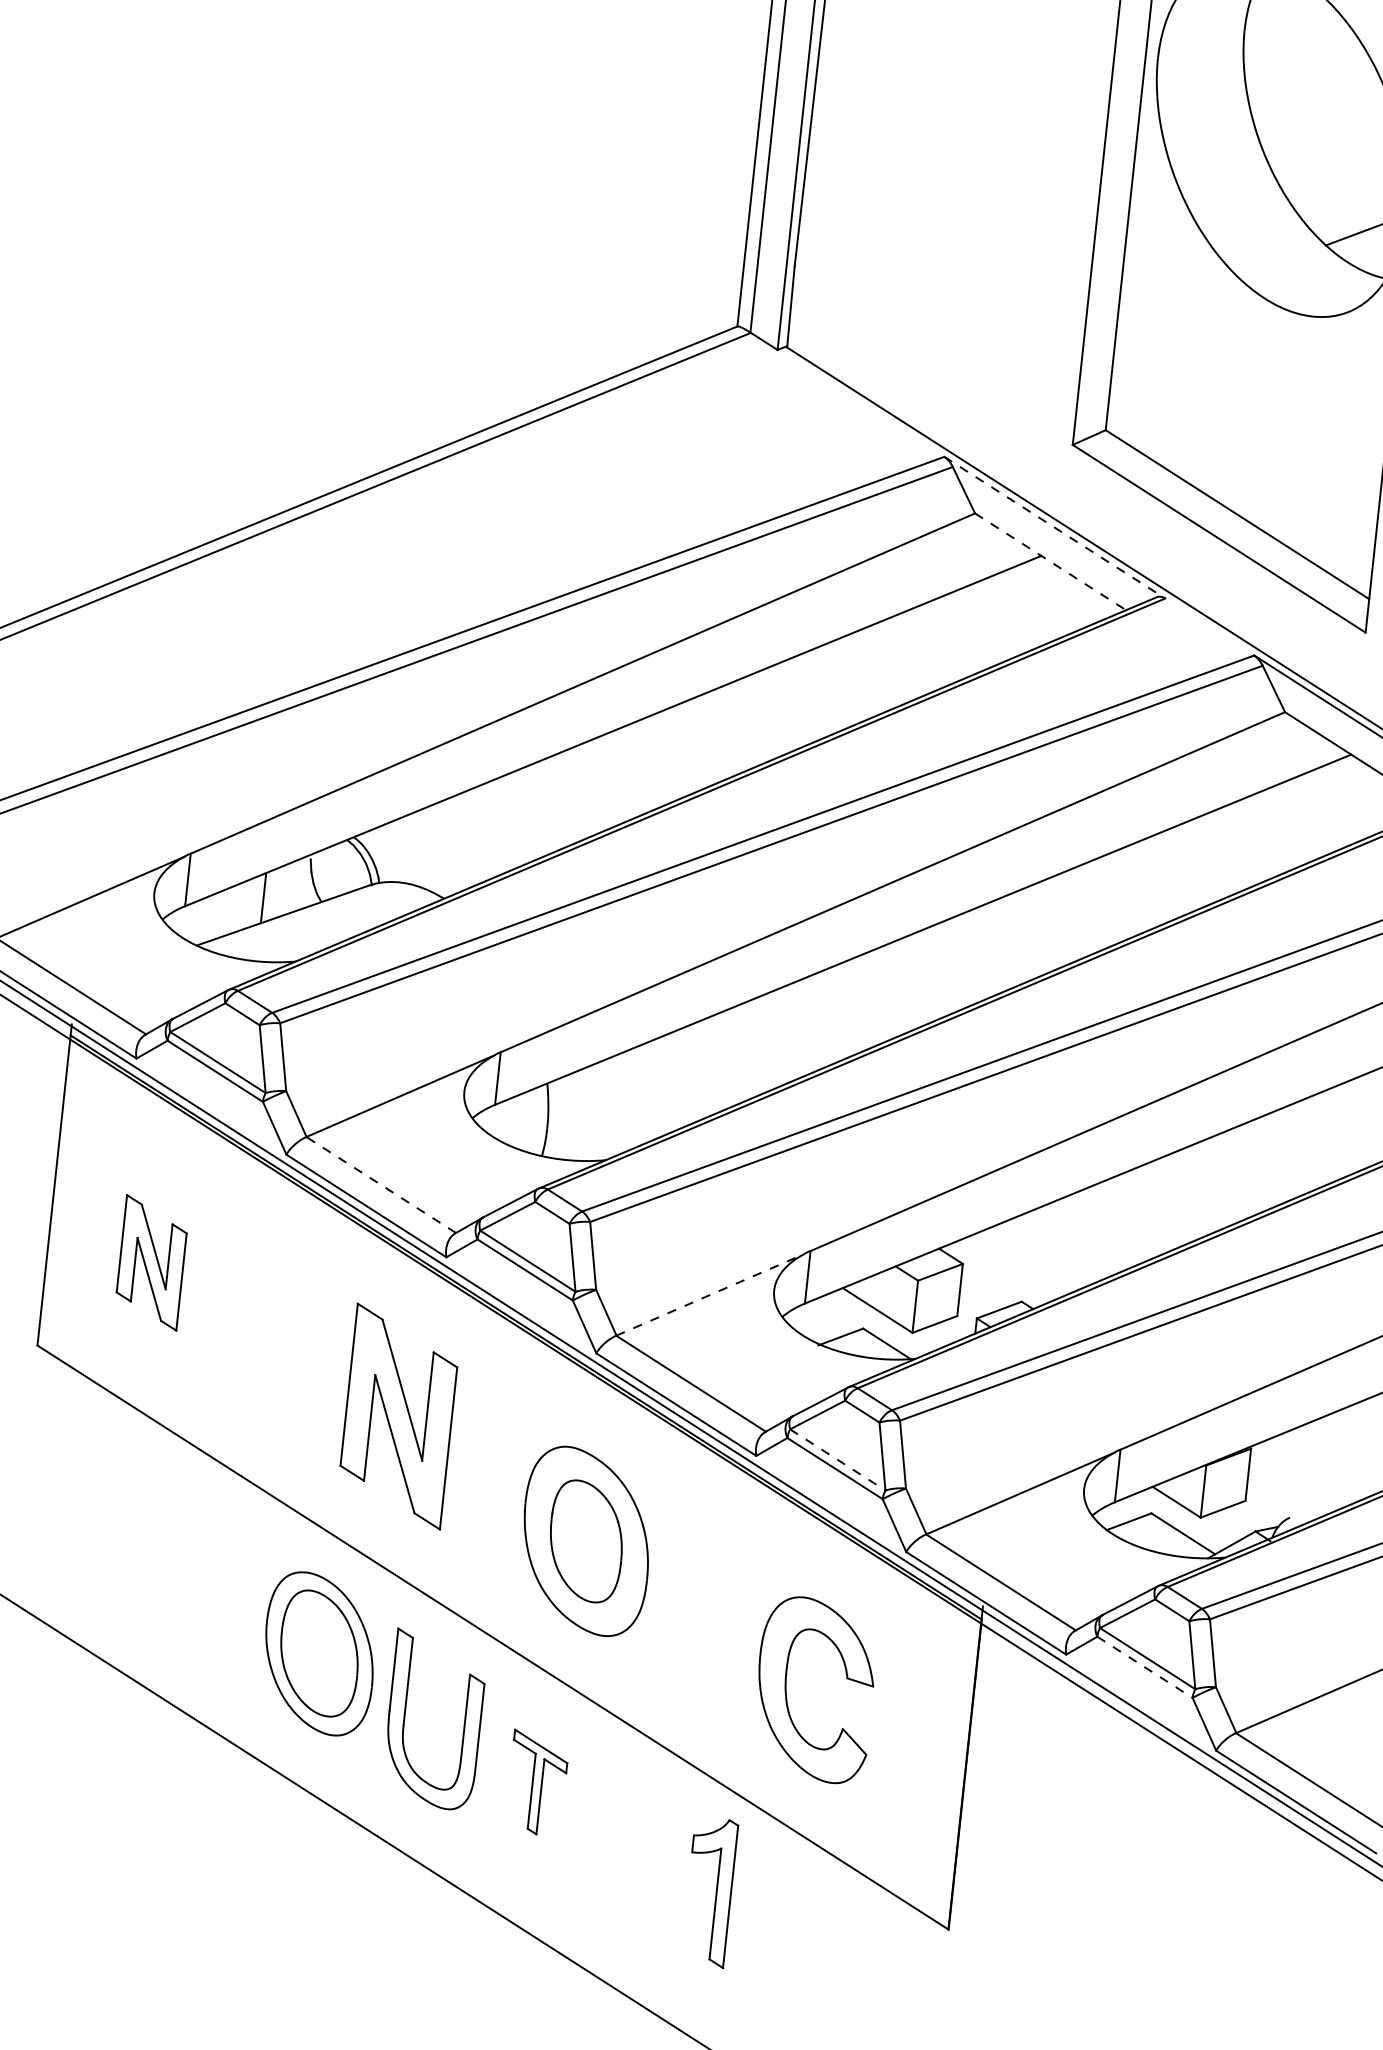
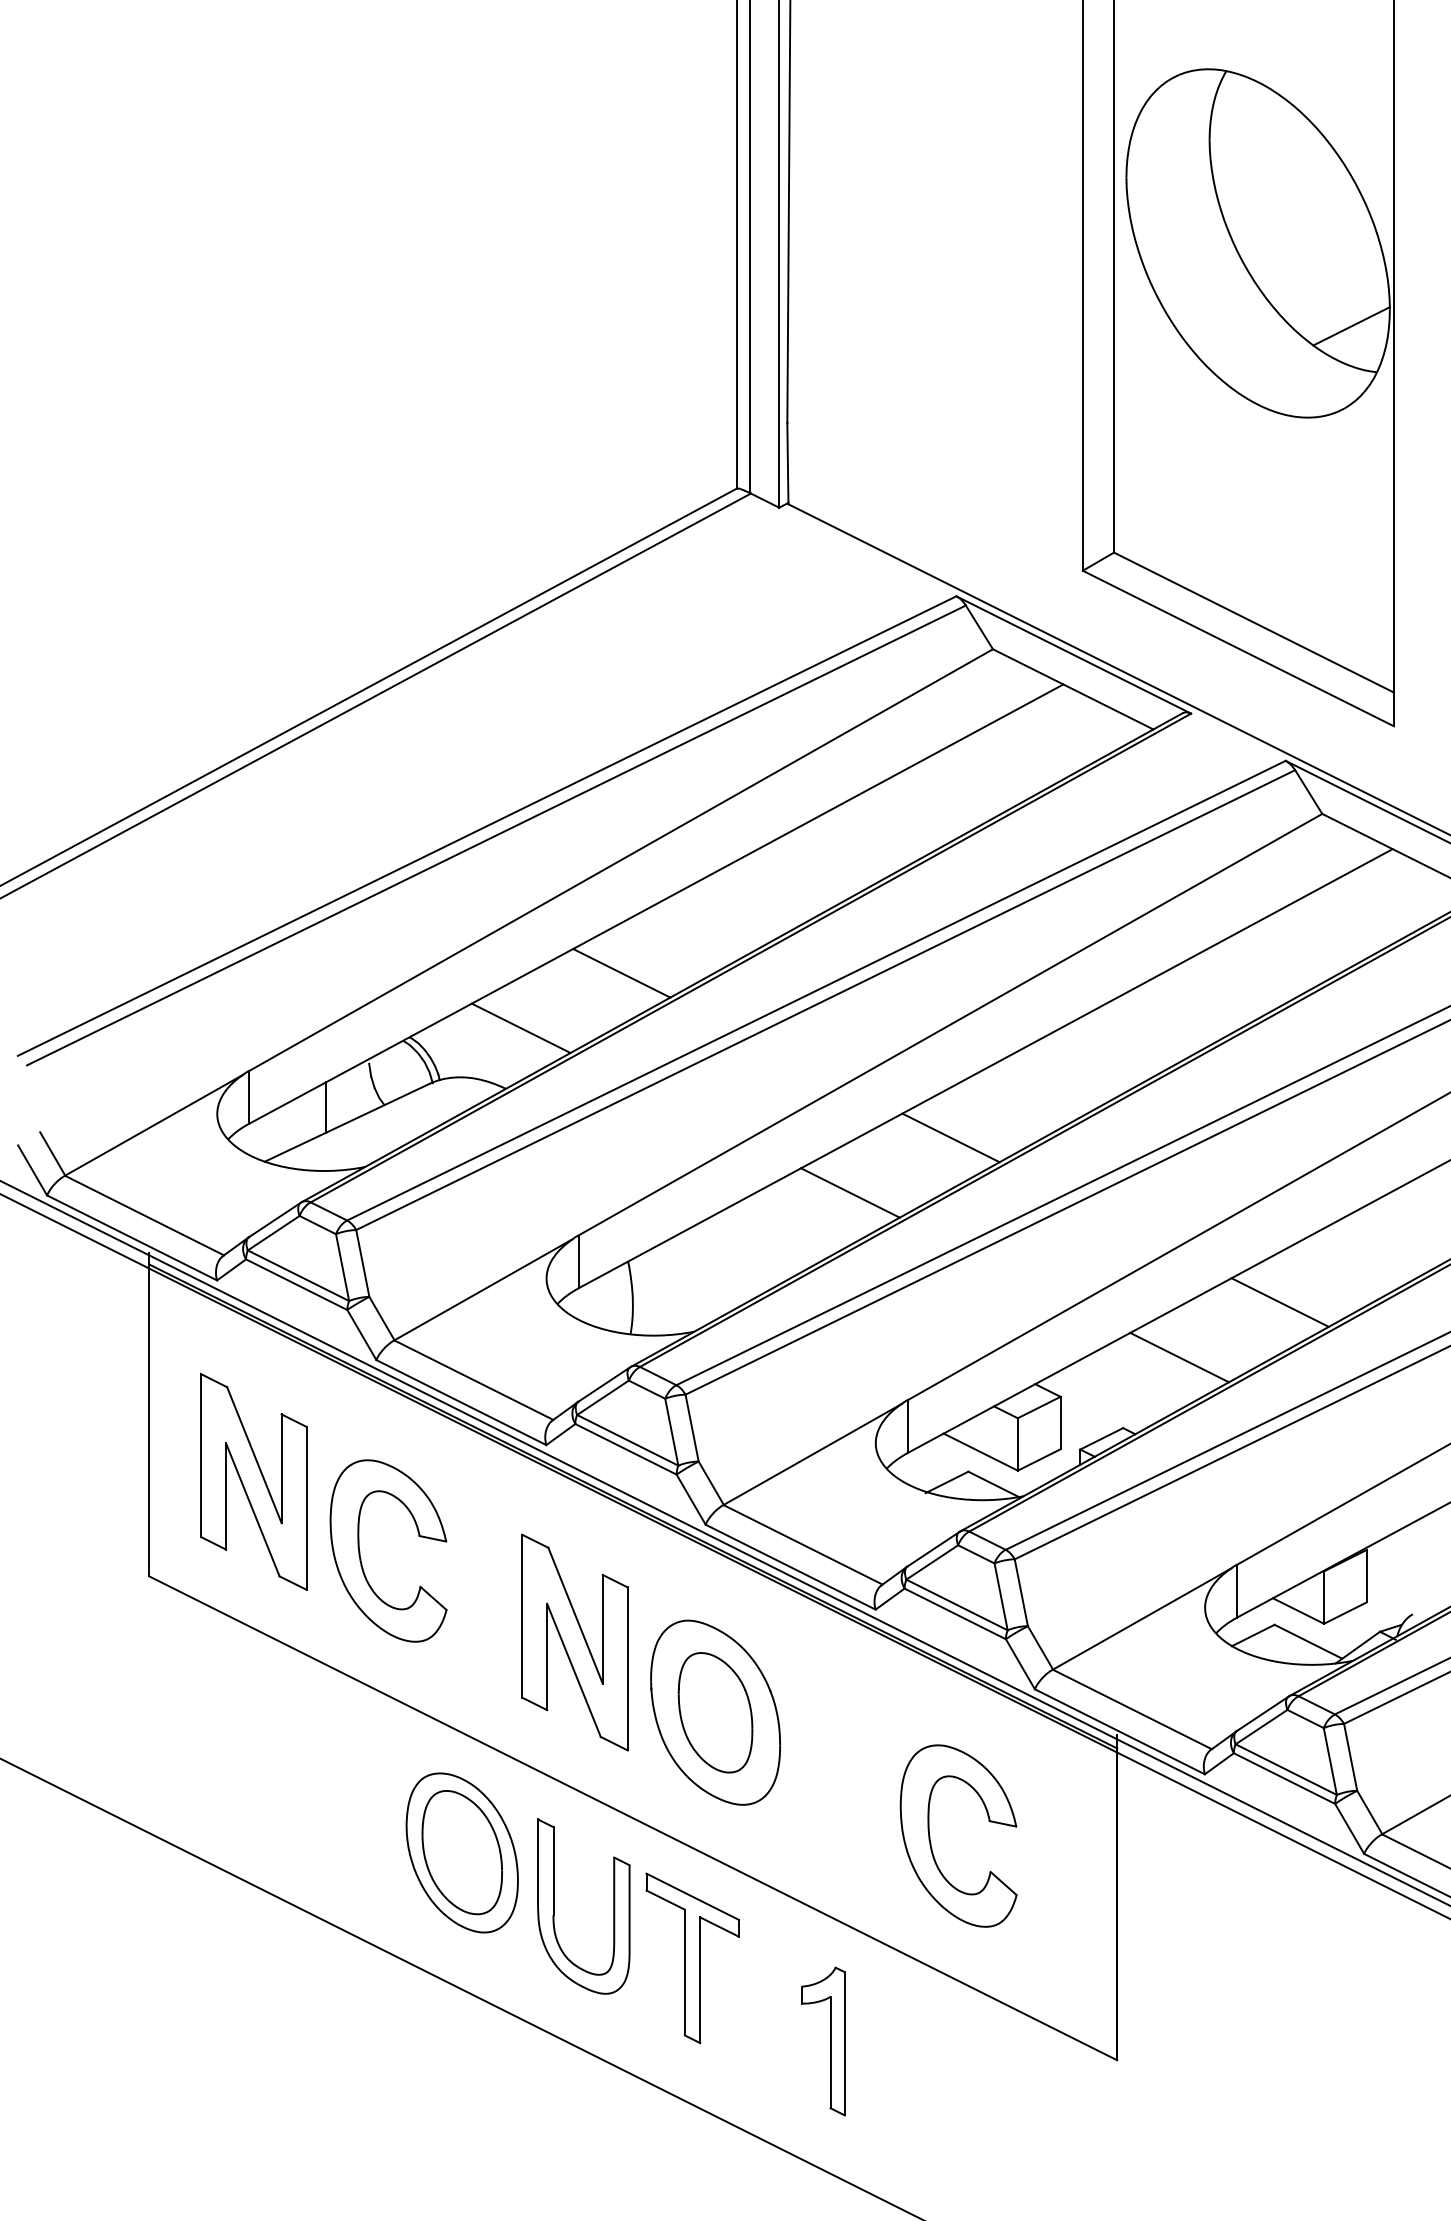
line: (1055, 528) -> (1074, 655), dashed -> solid
line: (1050, 561) -> (1073, 689), dashed -> solid
line: (571, 795) -> (621, 972), added
line: (464, 840) -> (520, 1028), added
line: (880, 994) -> (950, 1137), added
line: (775, 1038) -> (850, 1192), added
line: (380, 1185) -> (473, 1380), dashed -> solid
line: (1190, 1193) -> (1279, 1302), added
line: (1085, 1237) -> (1179, 1357), added
part: (151, 1262) -> (253, 1481), size x1.67
line: (710, 1294) -> (812, 1454), dashed -> solid
part: (250, 1343) -> (360, 1551), added
part: (398, 1416) -> (574, 1642), moved
line: (838, 1459) -> (957, 1604), dashed -> solid
line: (1144, 1667) -> (1284, 1778), dashed -> solid
part: (537, 1783) -> (692, 1958), size x1.67
part: (716, 1893) -> (830, 2041), moved

